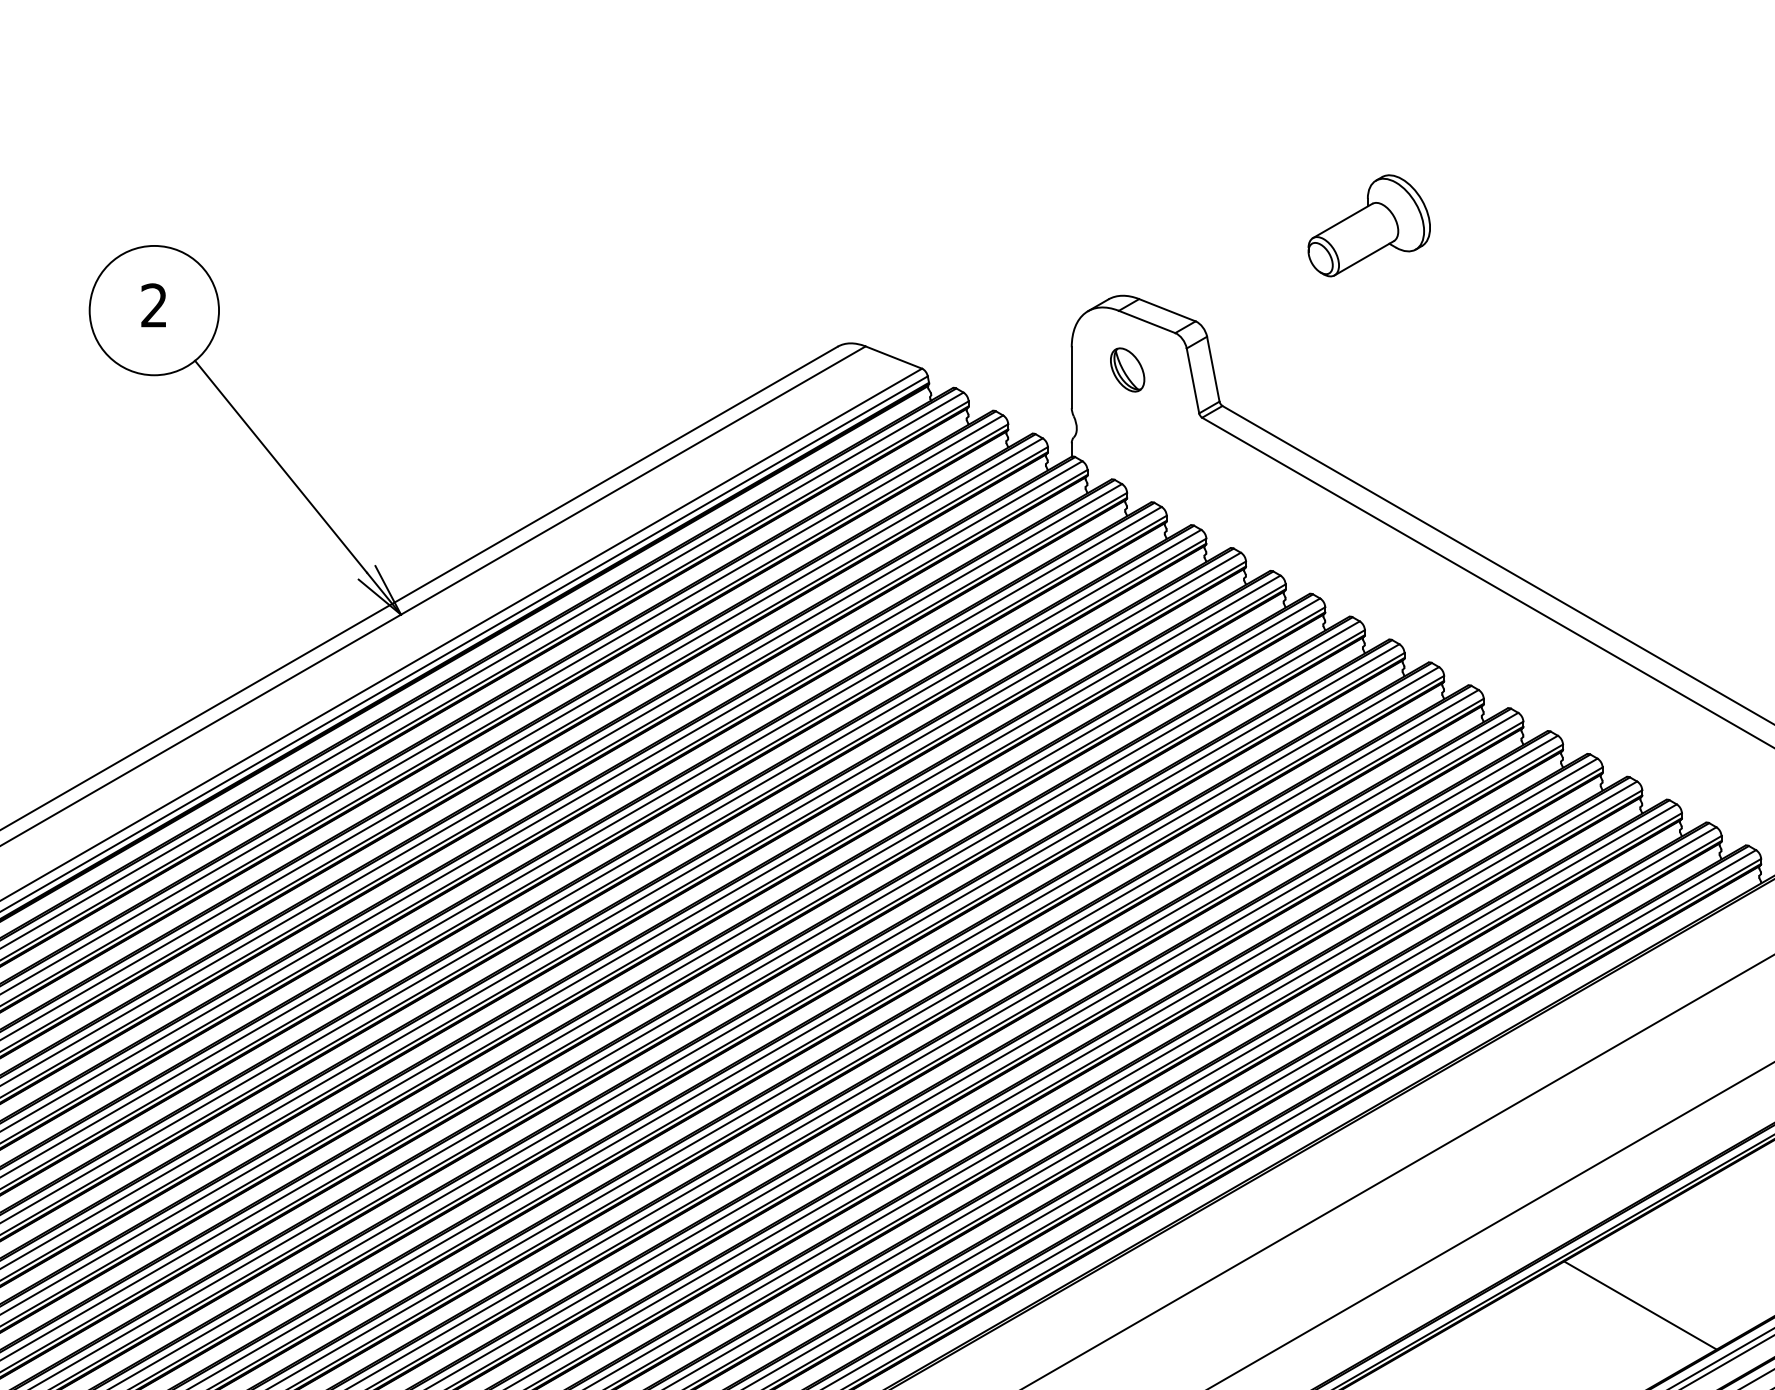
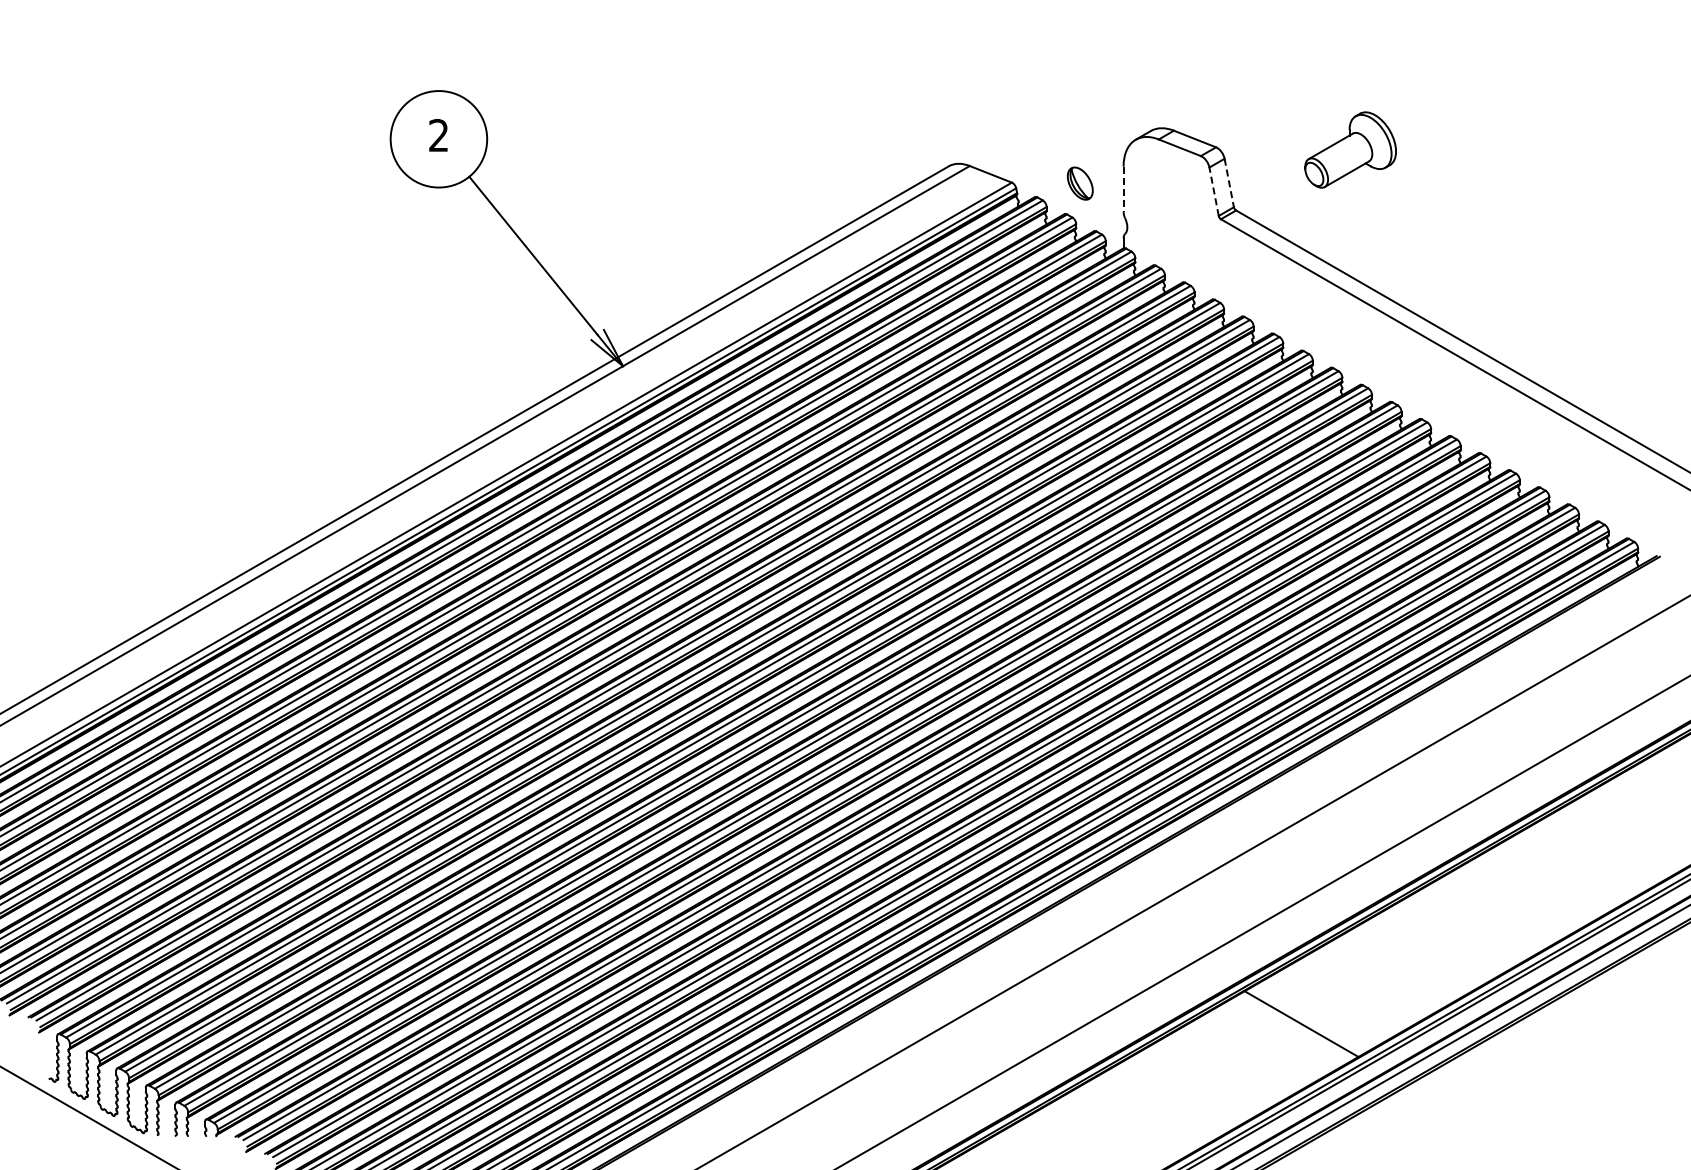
part: (1369, 225) -> (1350, 149), moved
part: (1127, 369) -> (1080, 183), moved
line: (1213, 369) -> (1229, 183), solid -> dashed
line: (1071, 377) -> (1123, 189), solid -> dashed
line: (1193, 380) -> (1214, 191), solid -> dashed
line: (1639, 1305) -> (1547, 881), removed

